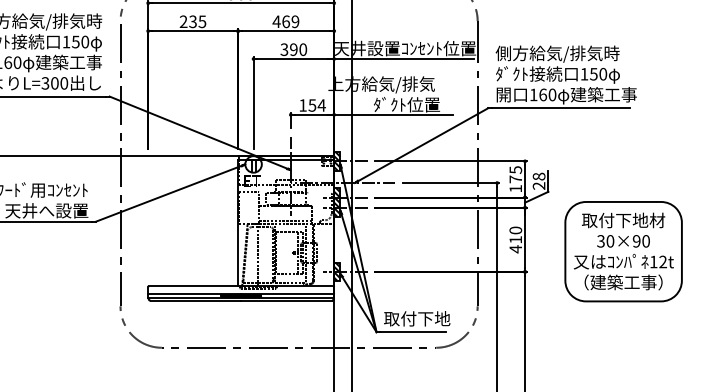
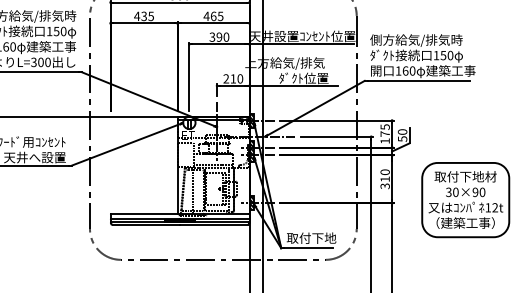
text: (184, 20) -> (137, 15), 235 -> 435
text: (295, 20) -> (220, 15), 469 -> 465
text: (312, 104) -> (233, 78), 154 -> 210
text: (538, 181) -> (402, 135), 28 -> 50
text: (514, 249) -> (384, 186), 410 -> 310
part: (623, 252) -> (465, 200), moved

